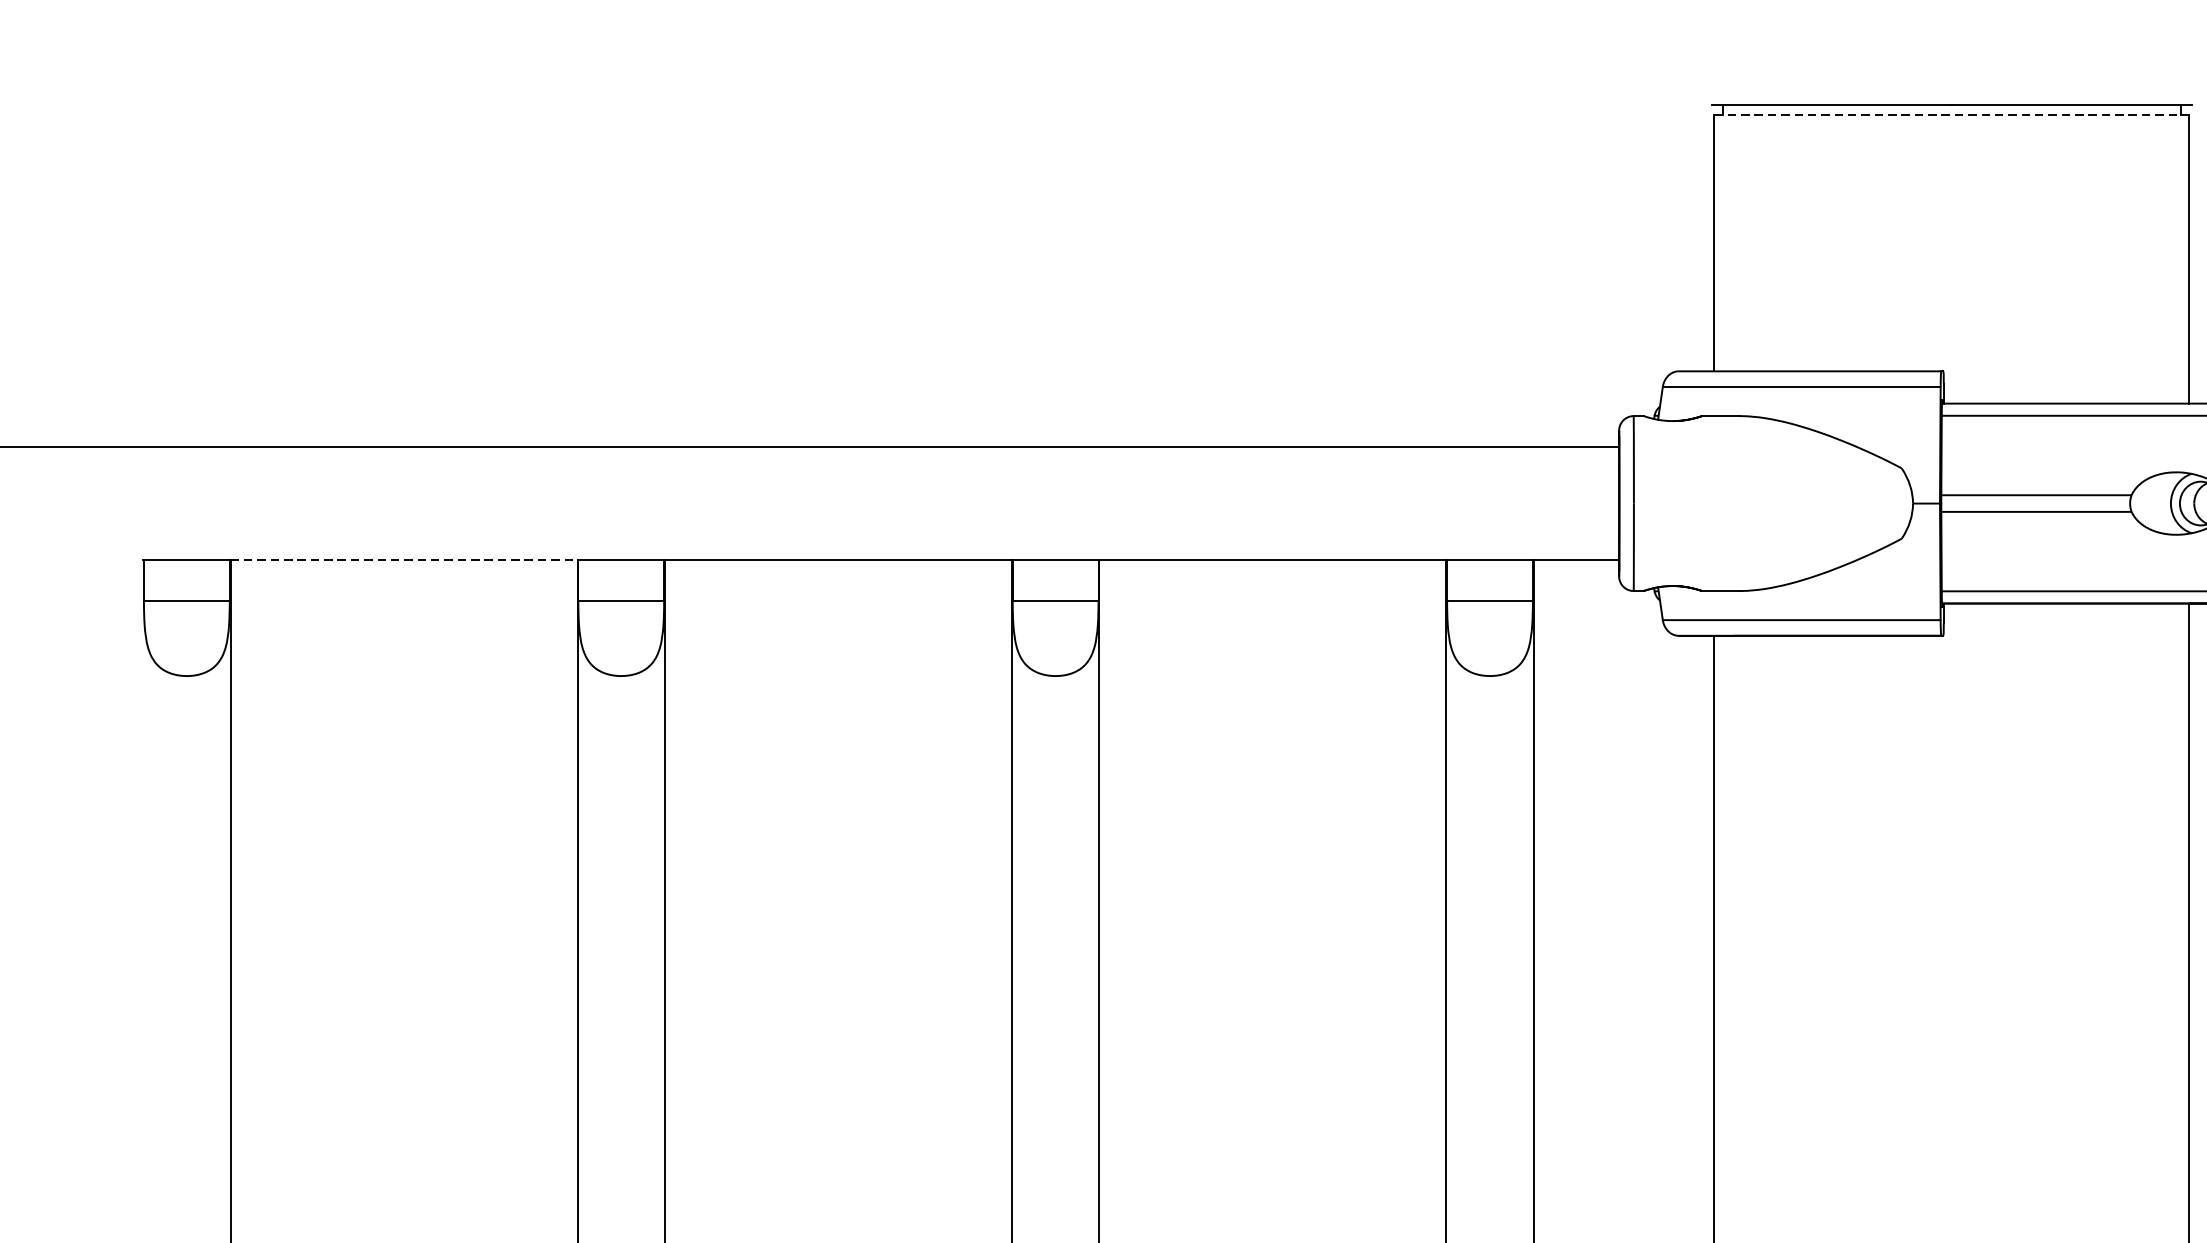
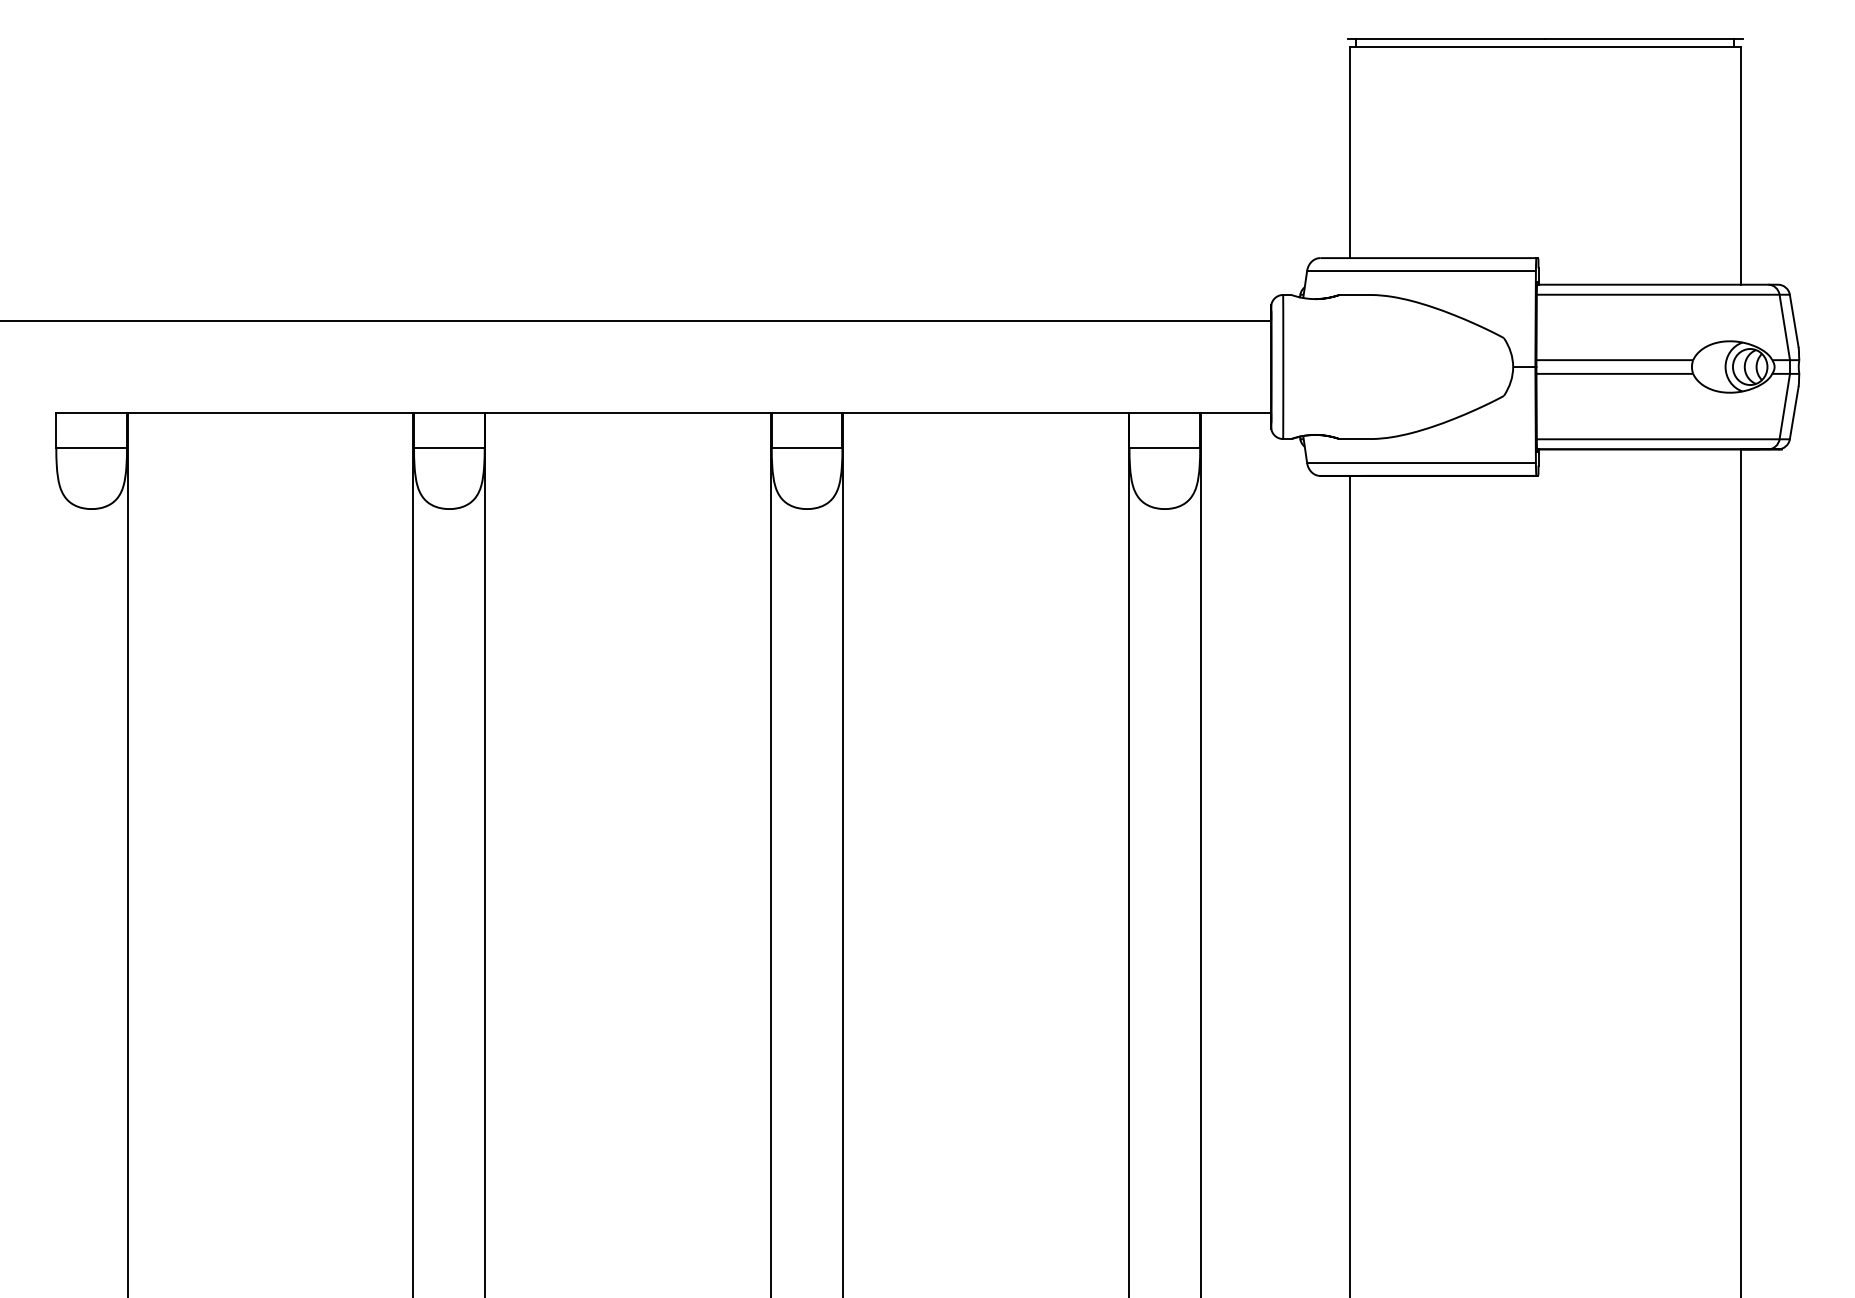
line: (1952, 115) -> (1545, 47), dashed -> solid
line: (404, 560) -> (270, 413), dashed -> solid

